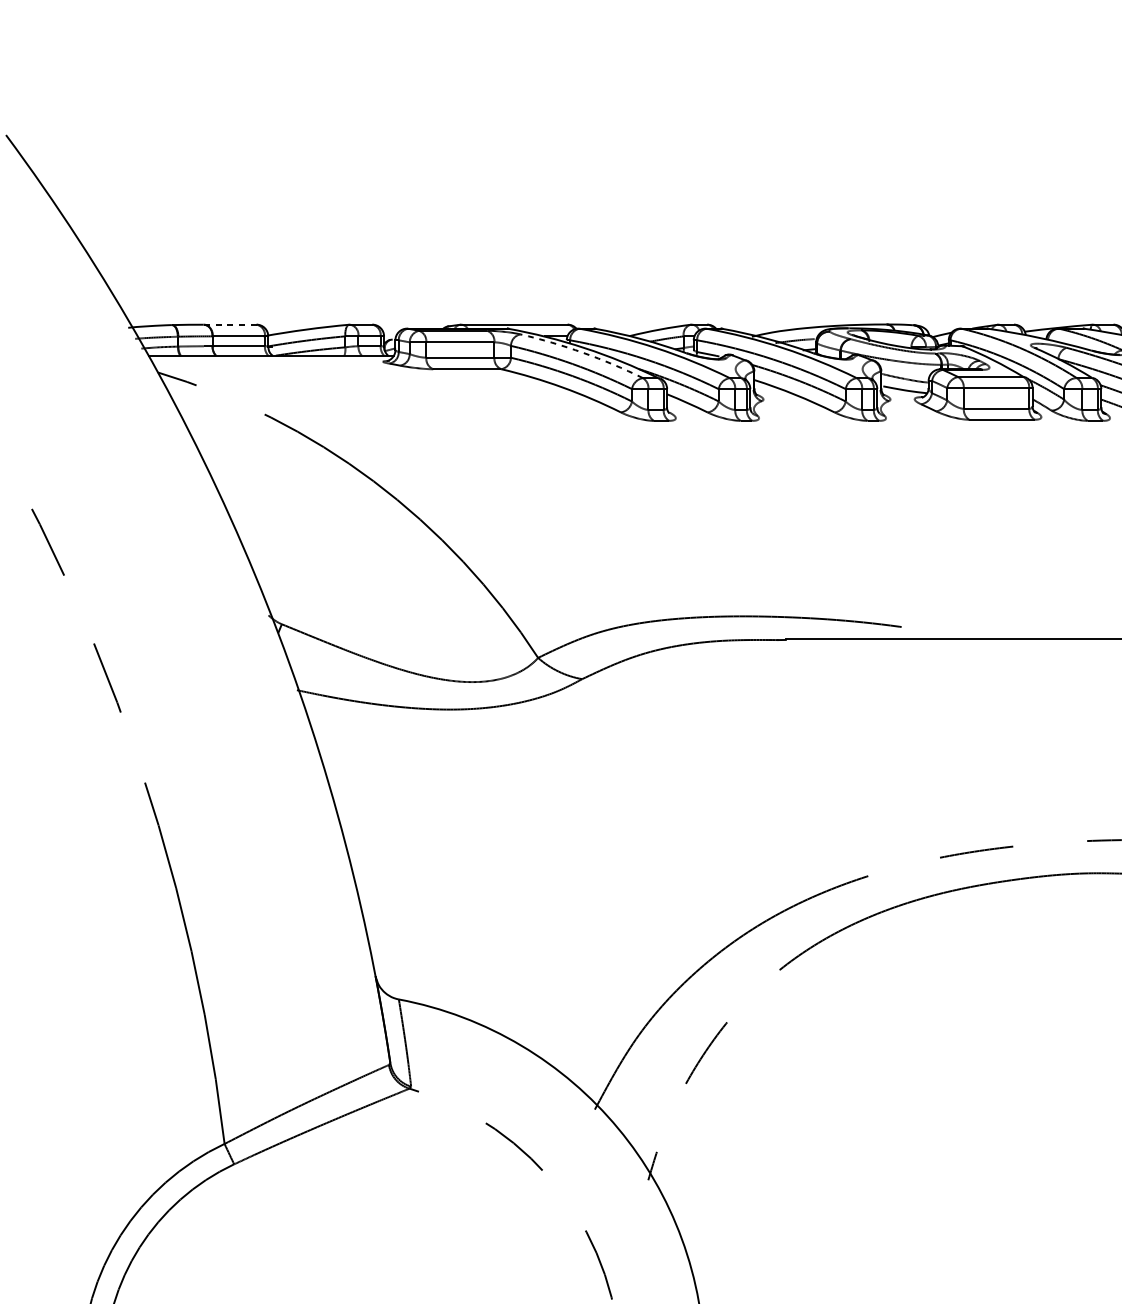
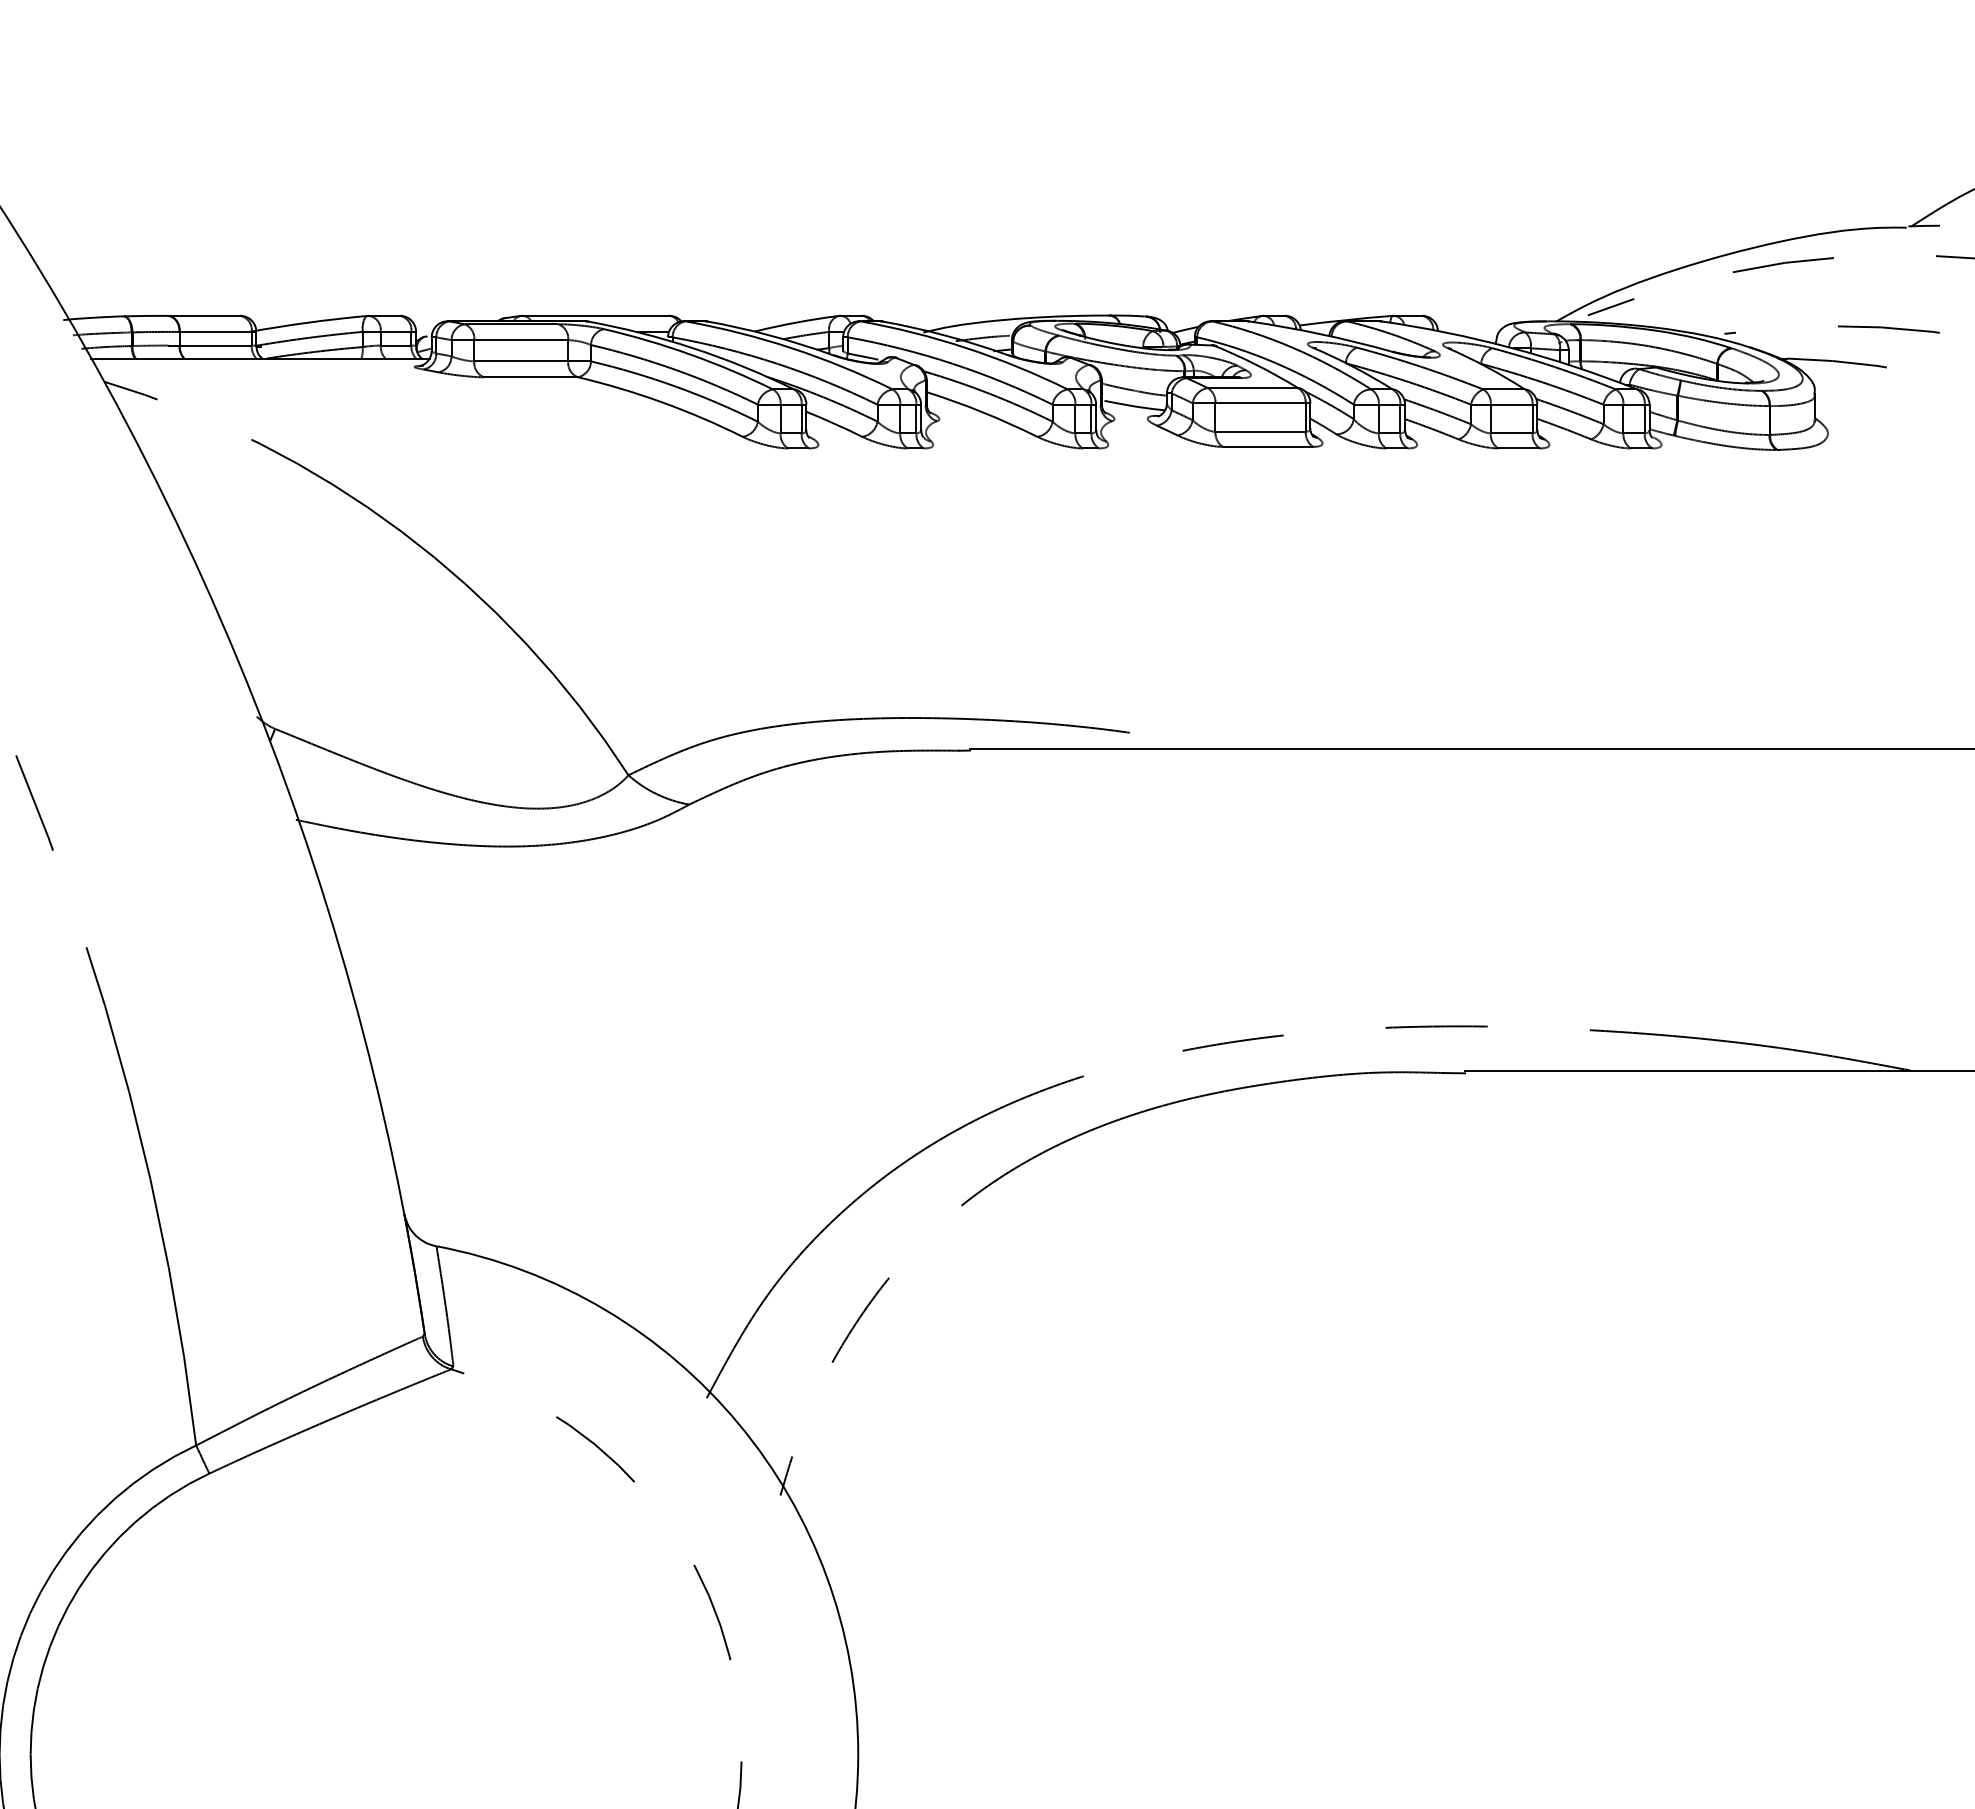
line: (229, 324) -> (203, 315), dashed -> solid
arc: (583, 352) -> (690, 354), dashed -> solid

